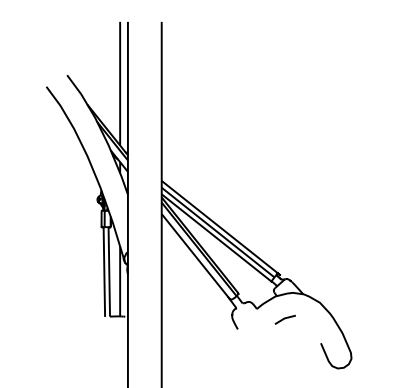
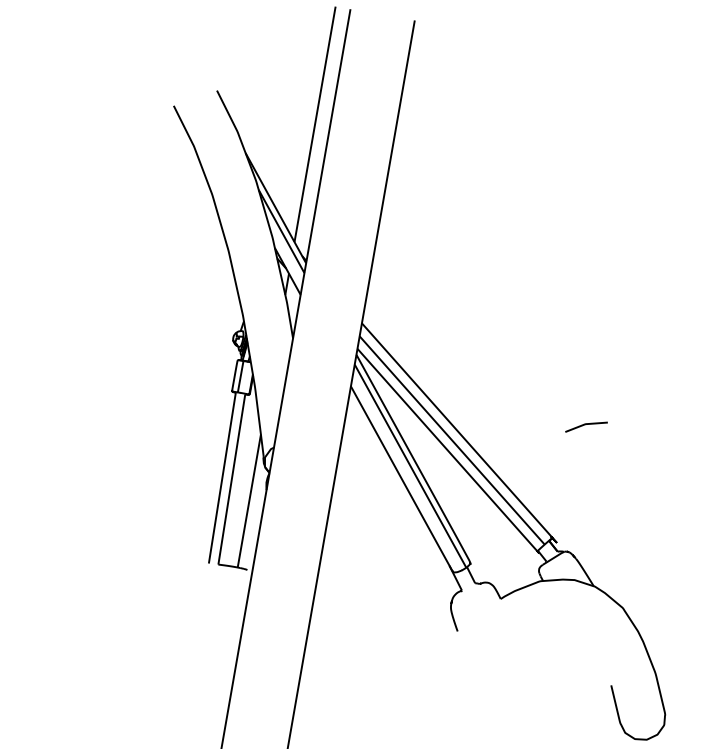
curve: (284, 319) -> (584, 426), moved

